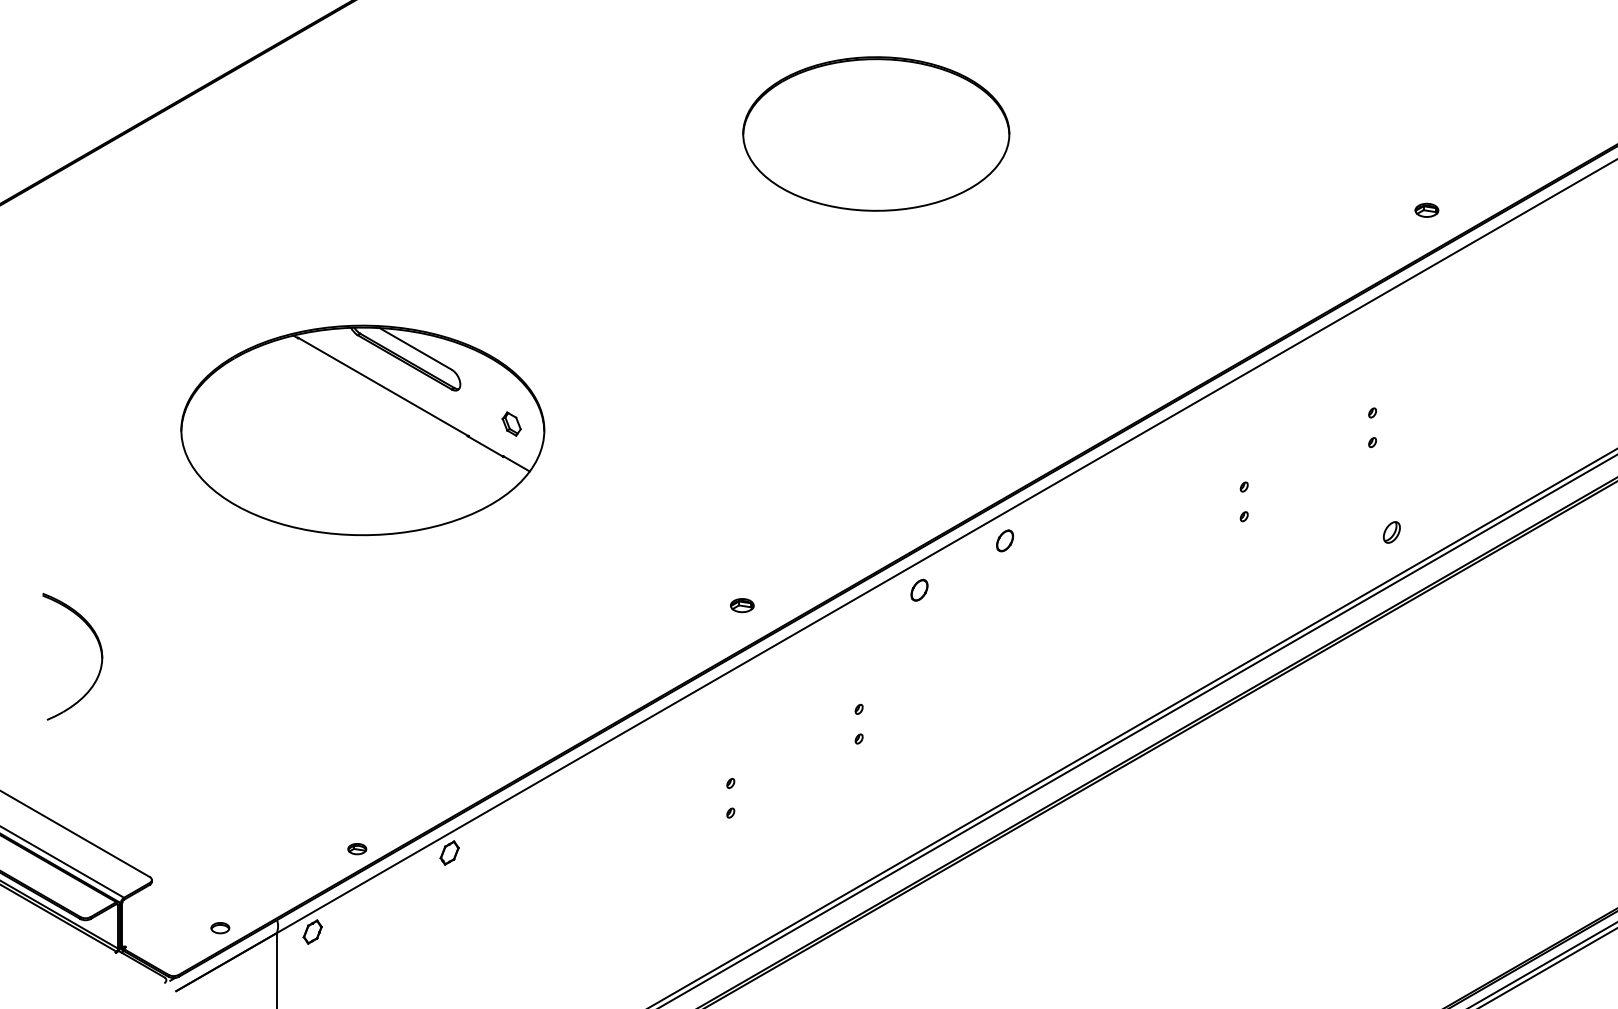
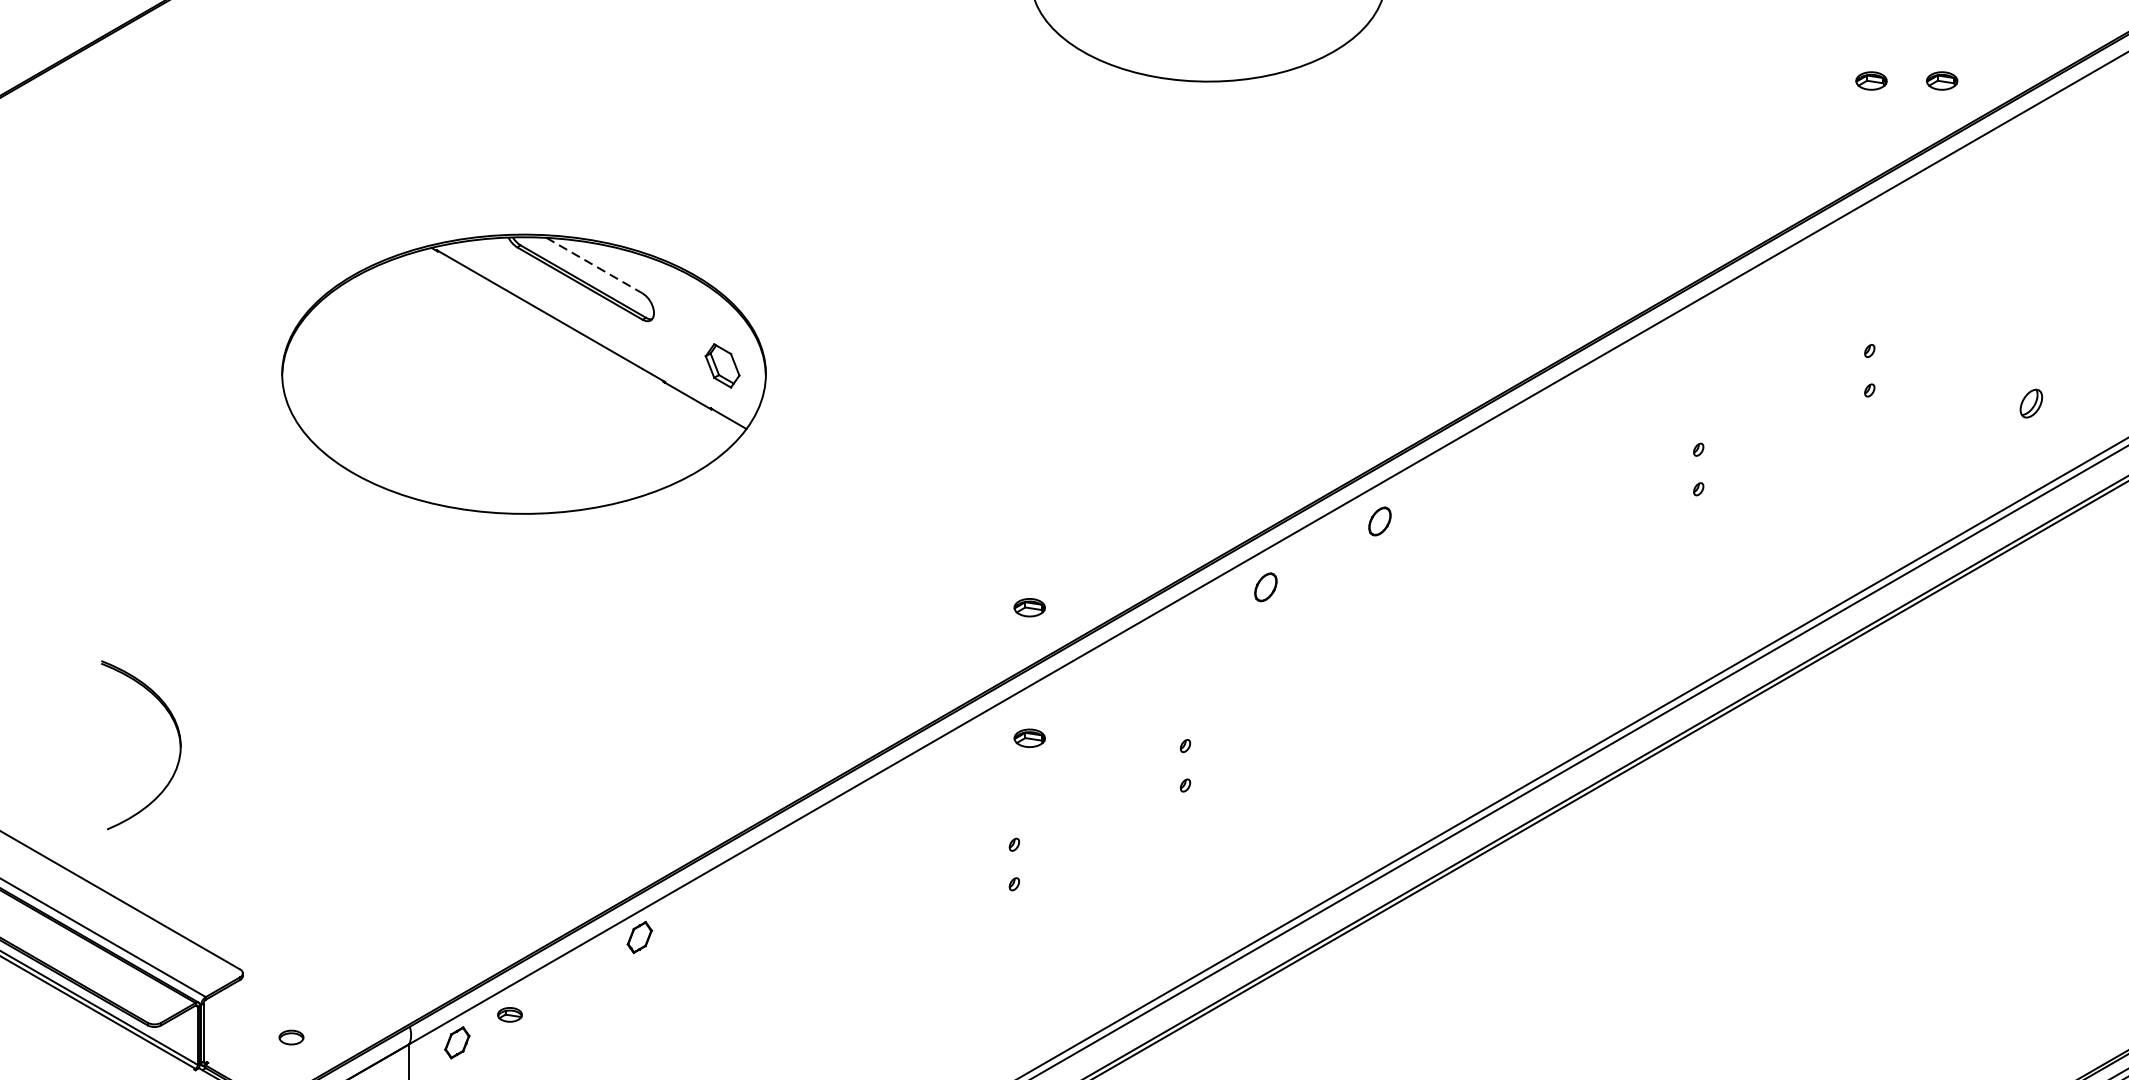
part: (1373, 209) -> (1870, 79), added
line: (415, 348) -> (594, 265), solid -> dashed
part: (511, 423) -> (722, 365), size x1.4
part: (1391, 532) -> (2030, 403), moved
part: (99, 648) -> (177, 734), moved
part: (742, 703) -> (1030, 738), added
part: (357, 849) -> (510, 1015), moved
part: (220, 928) -> (291, 1038), moved

